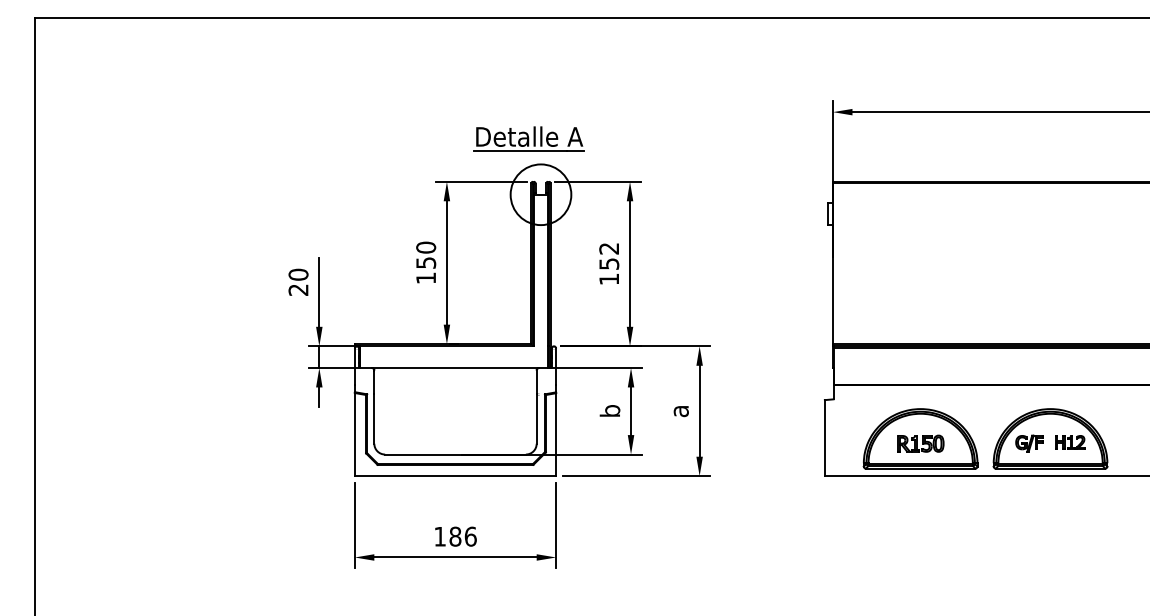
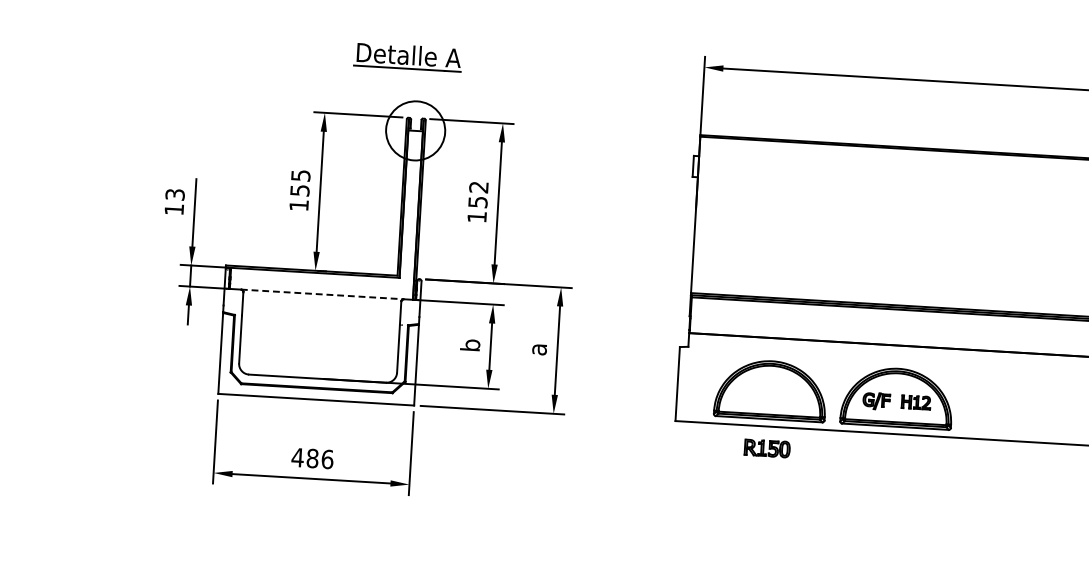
part: (528, 138) -> (407, 56), moved
text: (426, 247) -> (301, 175), 150 -> 155
text: (298, 281) -> (174, 201), 20 -> 13
line: (455, 367) -> (322, 293), solid -> dashed
part: (920, 443) -> (767, 448), moved
text: (439, 536) -> (297, 457), 186 -> 486

